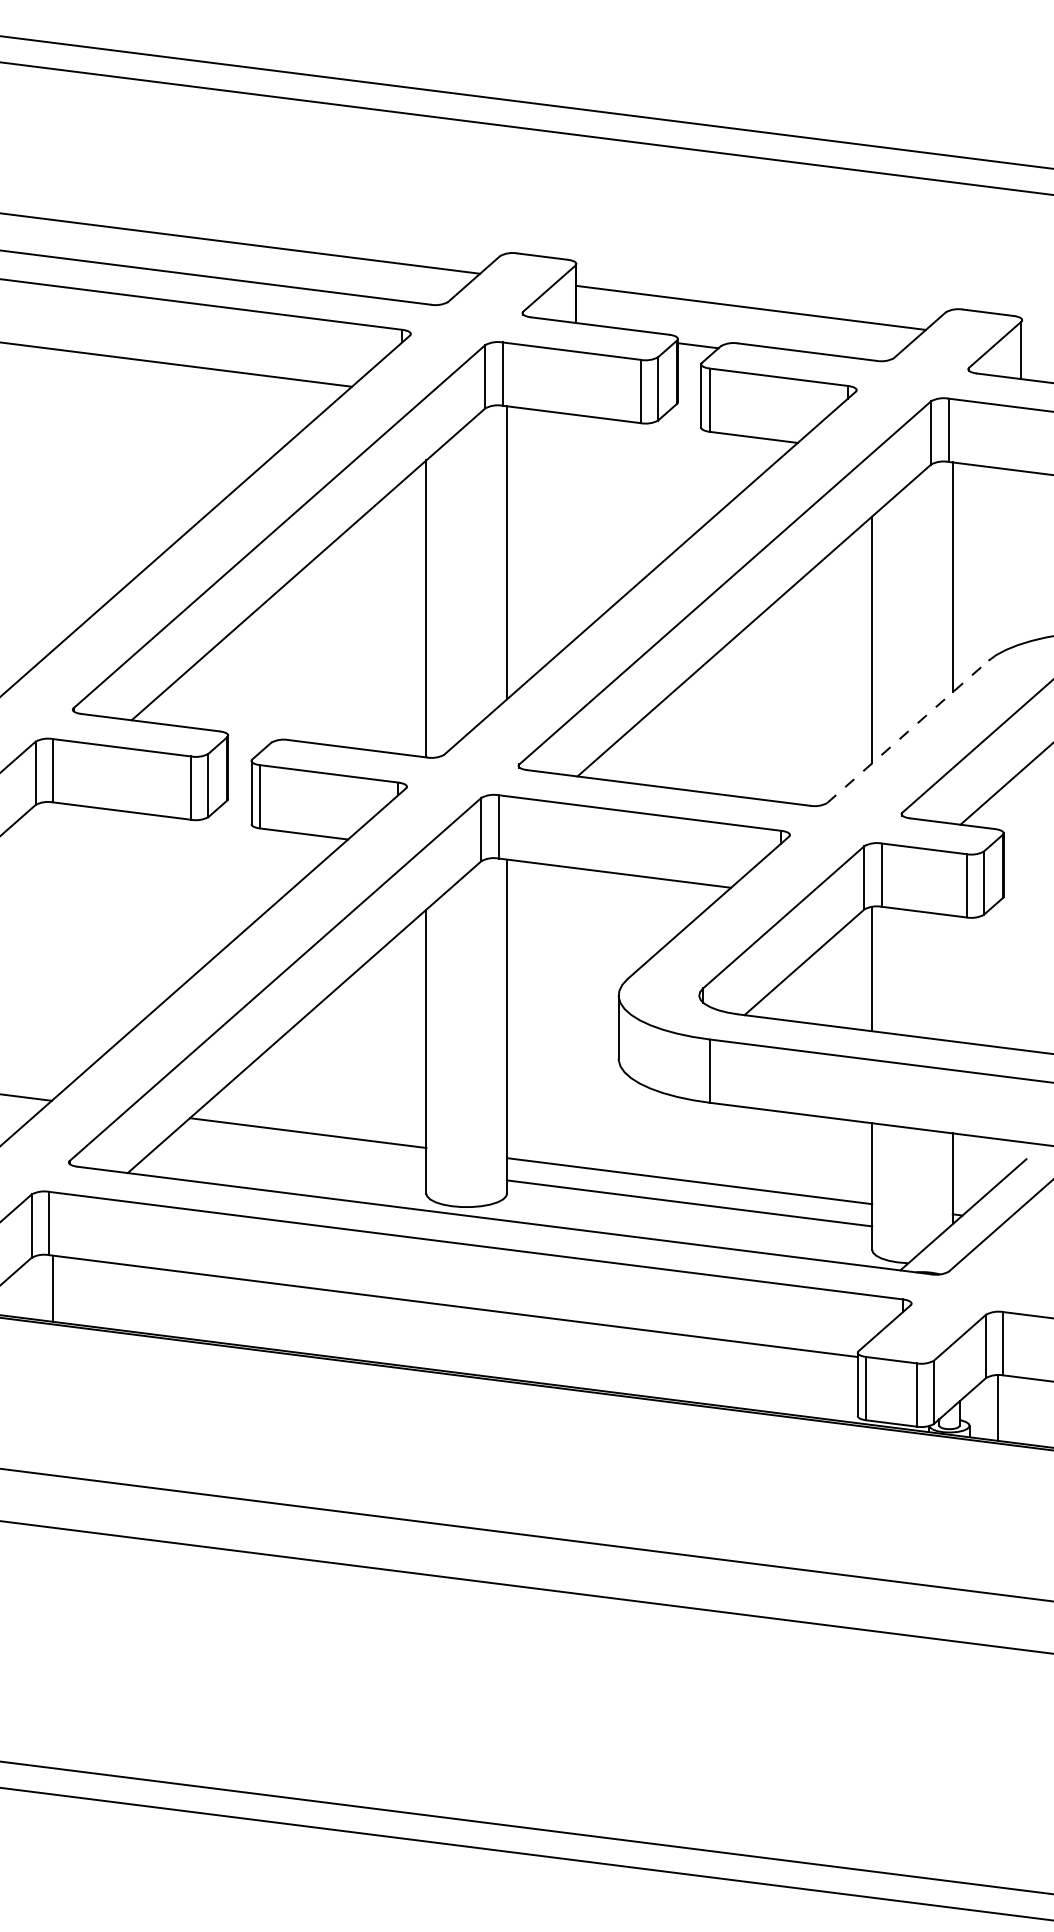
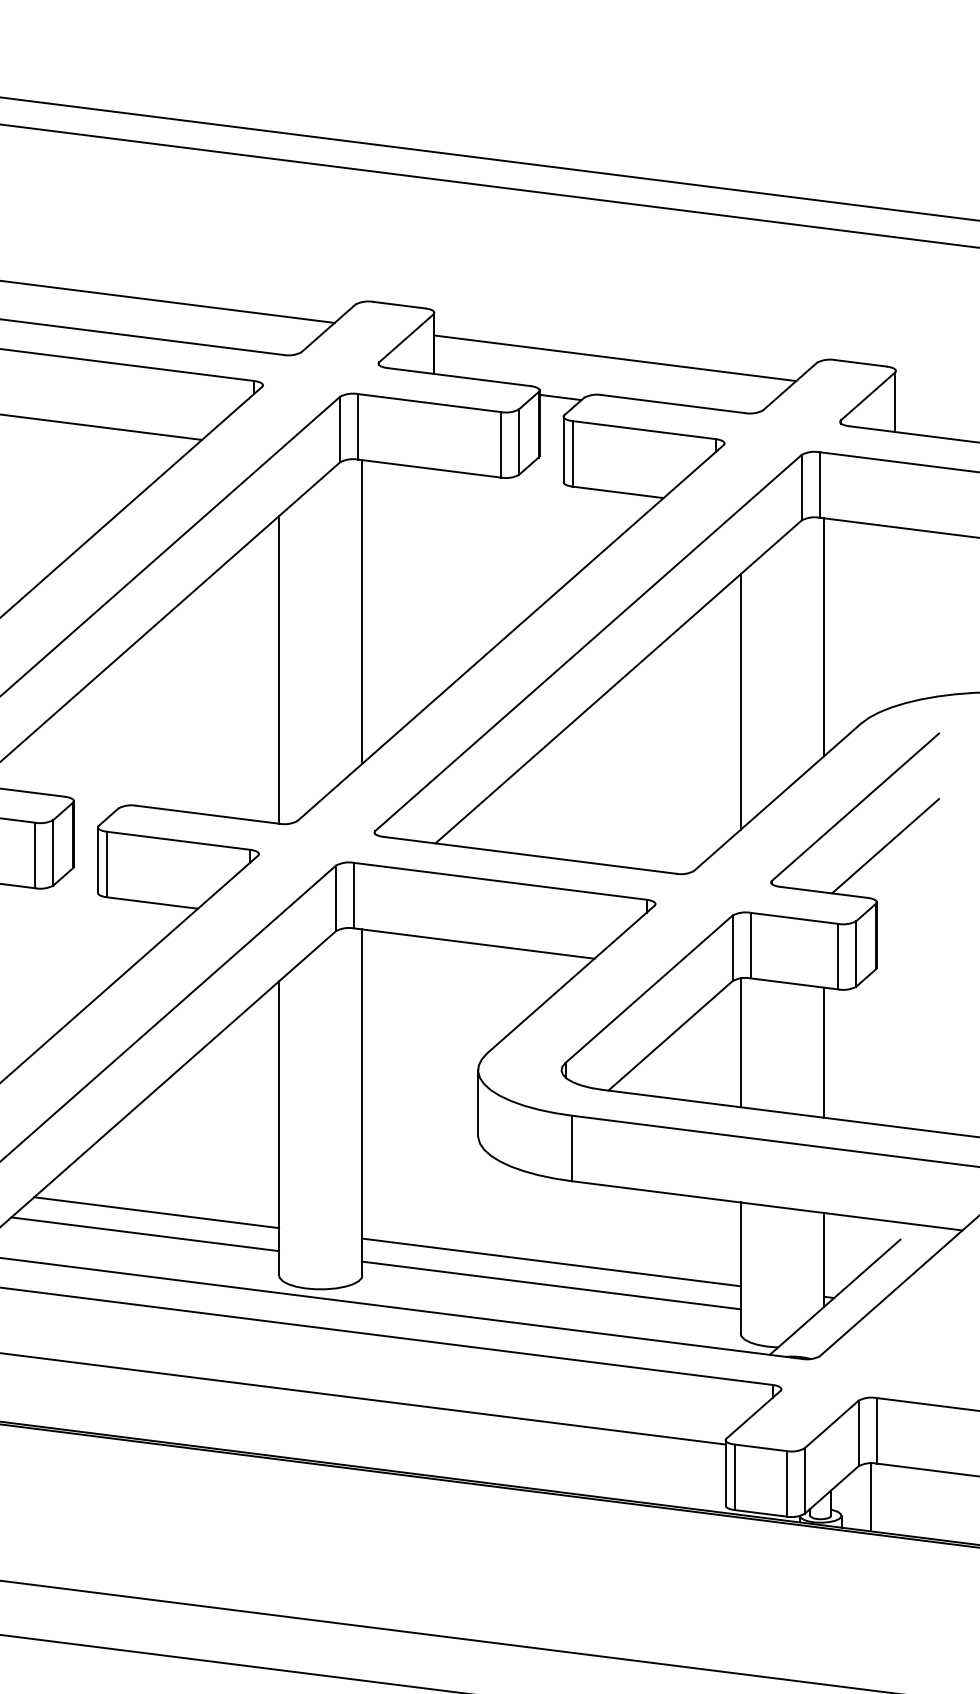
line: (907, 731) -> (777, 796), dashed -> solid
line: (952, 978) -> (823, 1052), added
line: (296, 1153) -> (144, 1233), added

